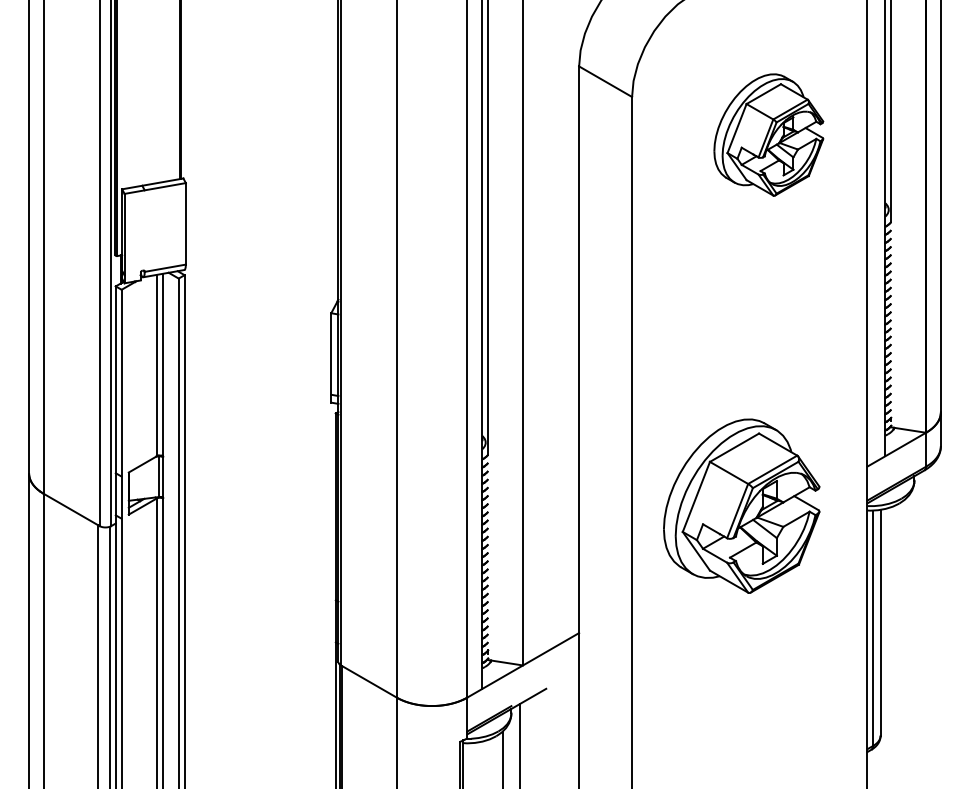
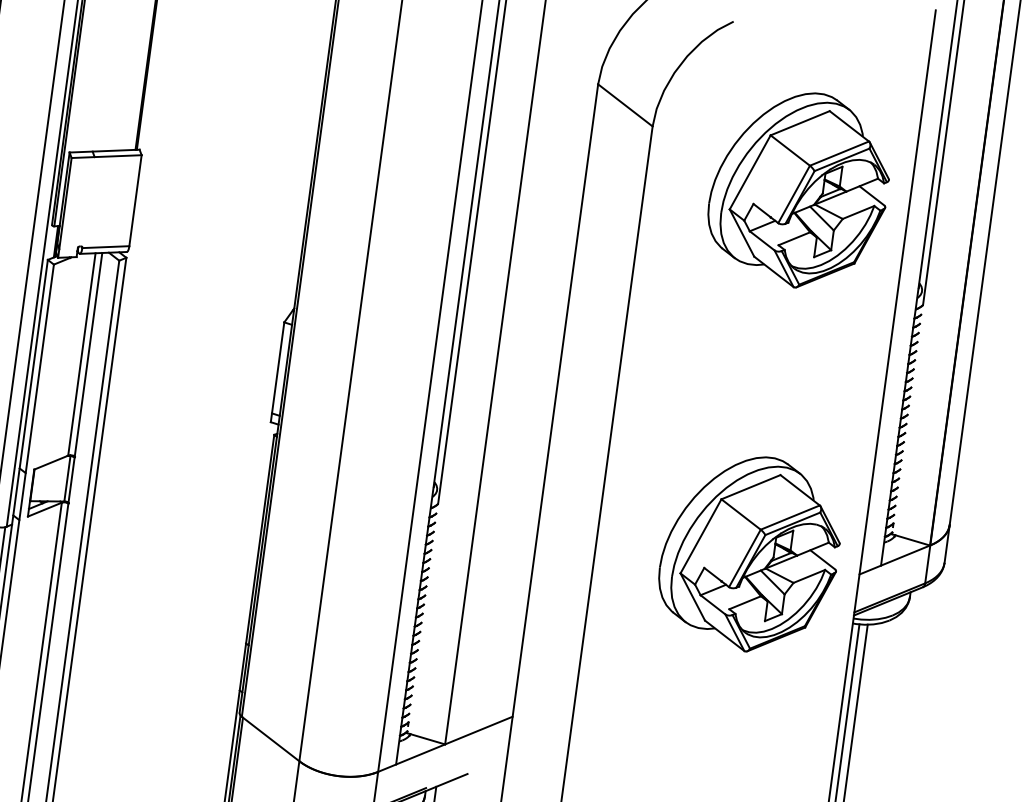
part: (768, 134) -> (799, 188), size x1.43
part: (741, 505) -> (750, 552), moved

